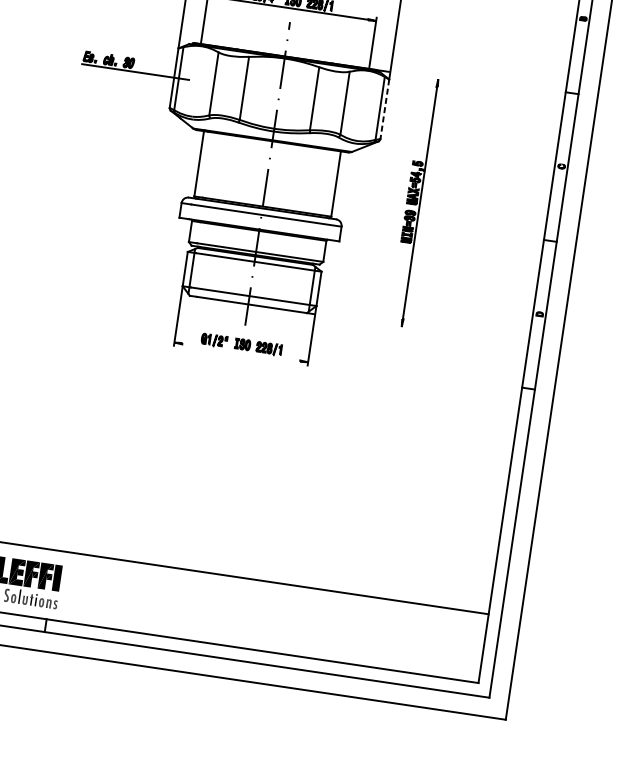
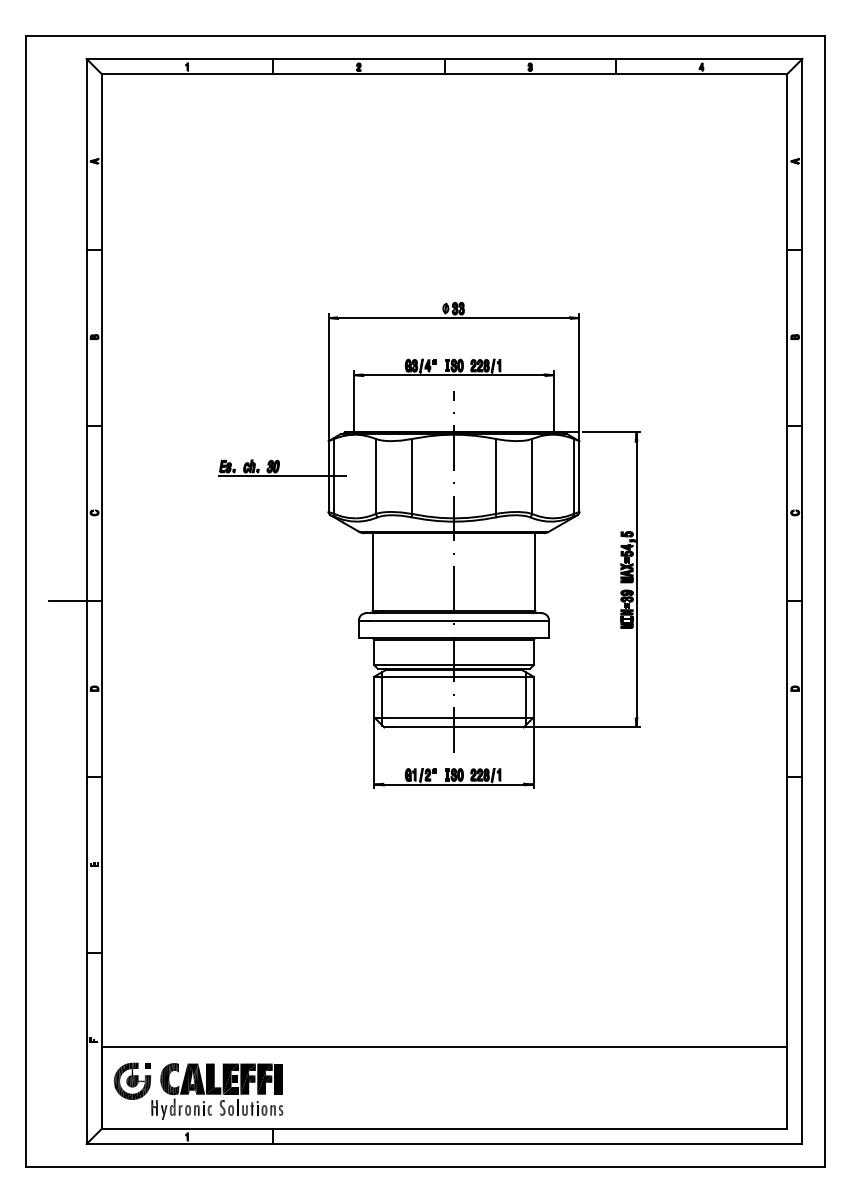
line: (417, 76) -> (611, 432), added
line: (384, 110) -> (579, 477), dashed -> solid
line: (360, 321) -> (587, 727), added
line: (240, 352) -> (453, 784), added

